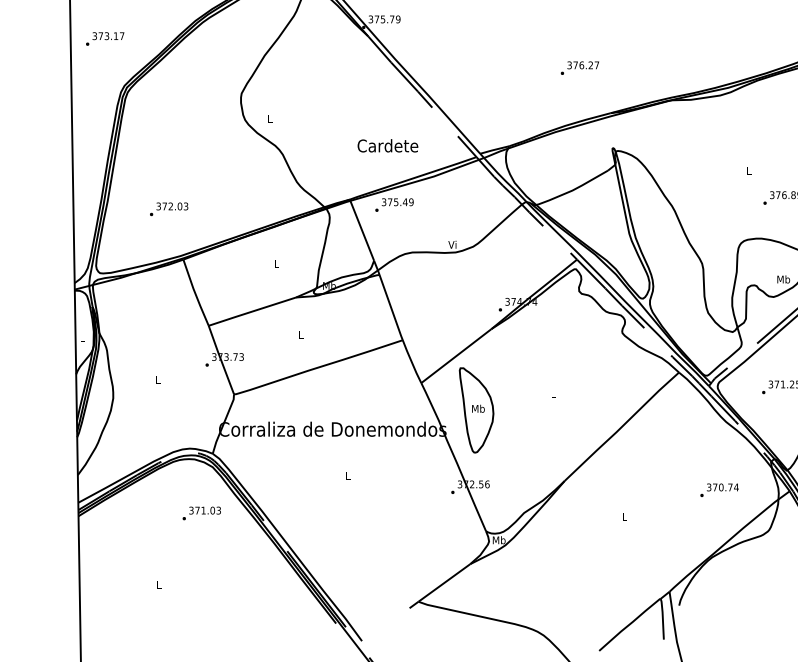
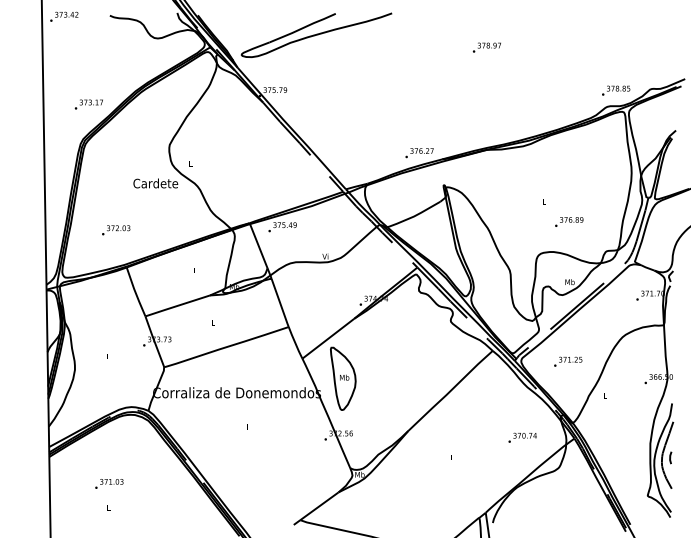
text: (104, 38) -> (88, 104), moved
text: (579, 68) -> (419, 153), moved
text: (387, 145) -> (155, 183), moved
text: (202, 512) -> (109, 483), moved

